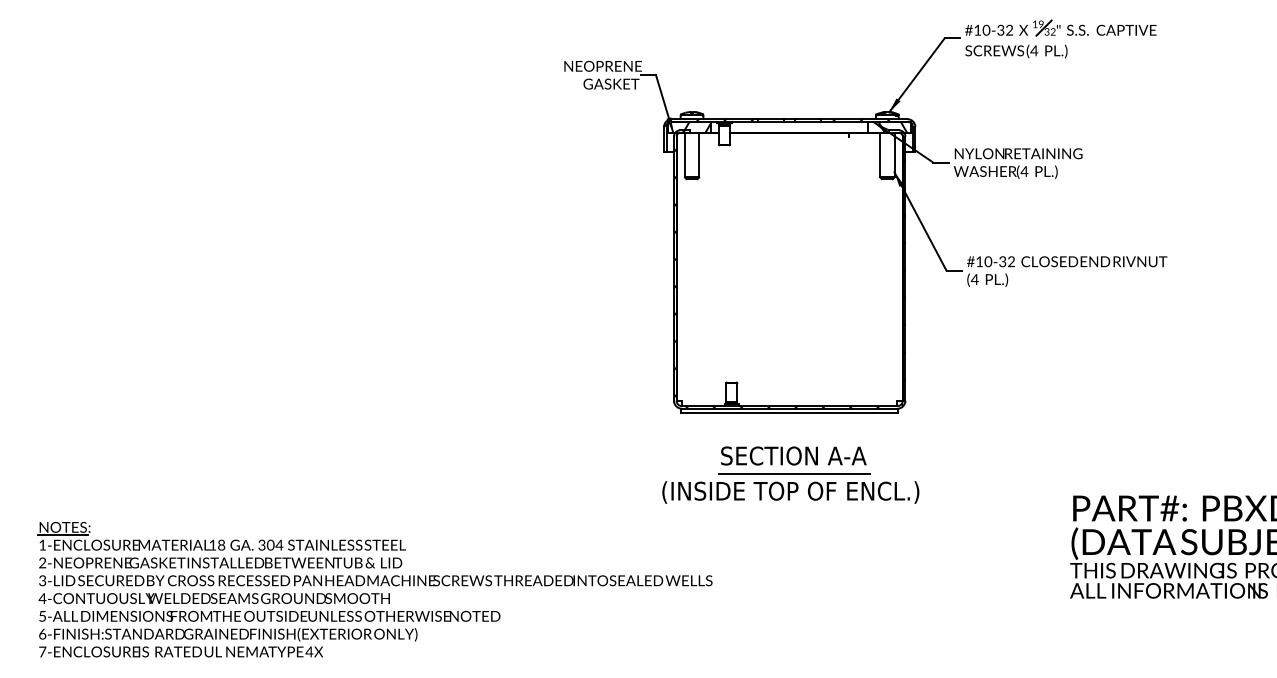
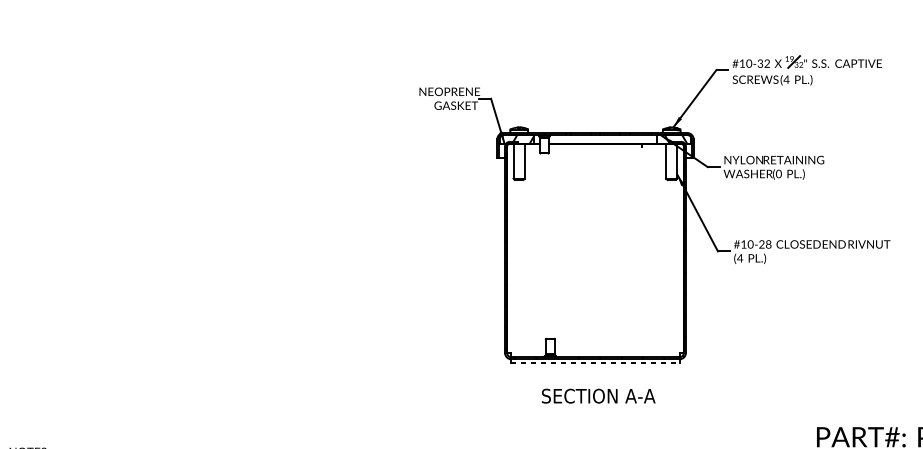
text: (1024, 171) -> (778, 173), (4 -> (0
text: (1007, 262) -> (765, 245), #10-32 -> #10-28
line: (789, 413) -> (595, 362), solid -> dashed
part: (790, 488) -> (596, 421), removed

